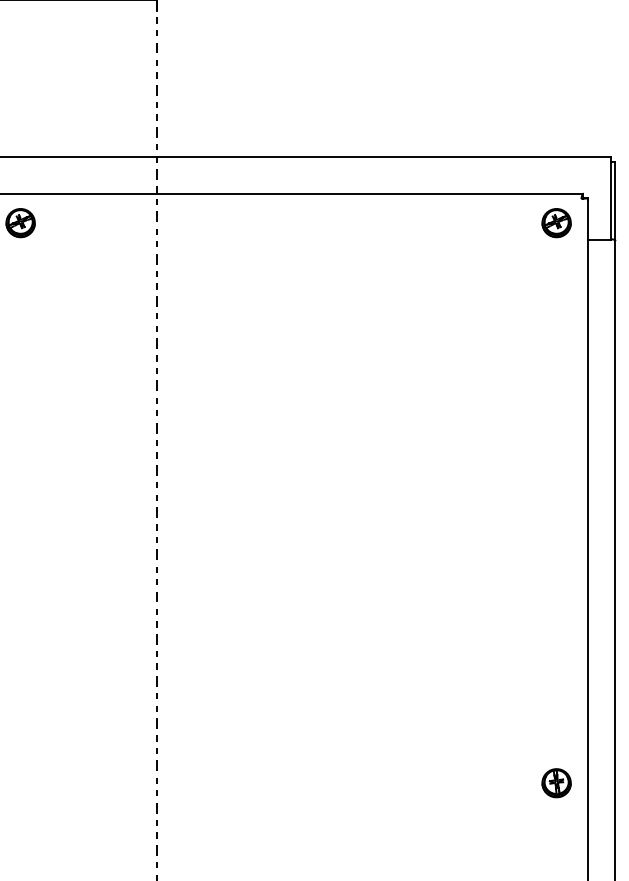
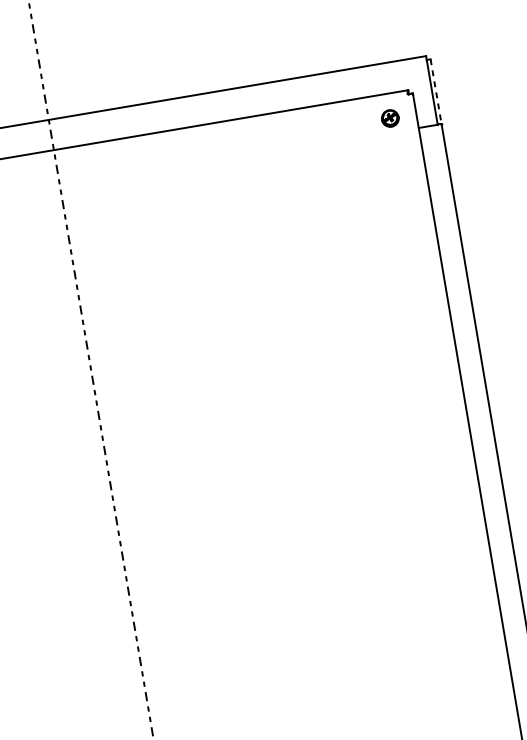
line: (615, 201) -> (436, 92), solid -> dashed
part: (556, 223) -> (390, 118), size x0.7
part: (556, 783) -> (469, 584), removed

